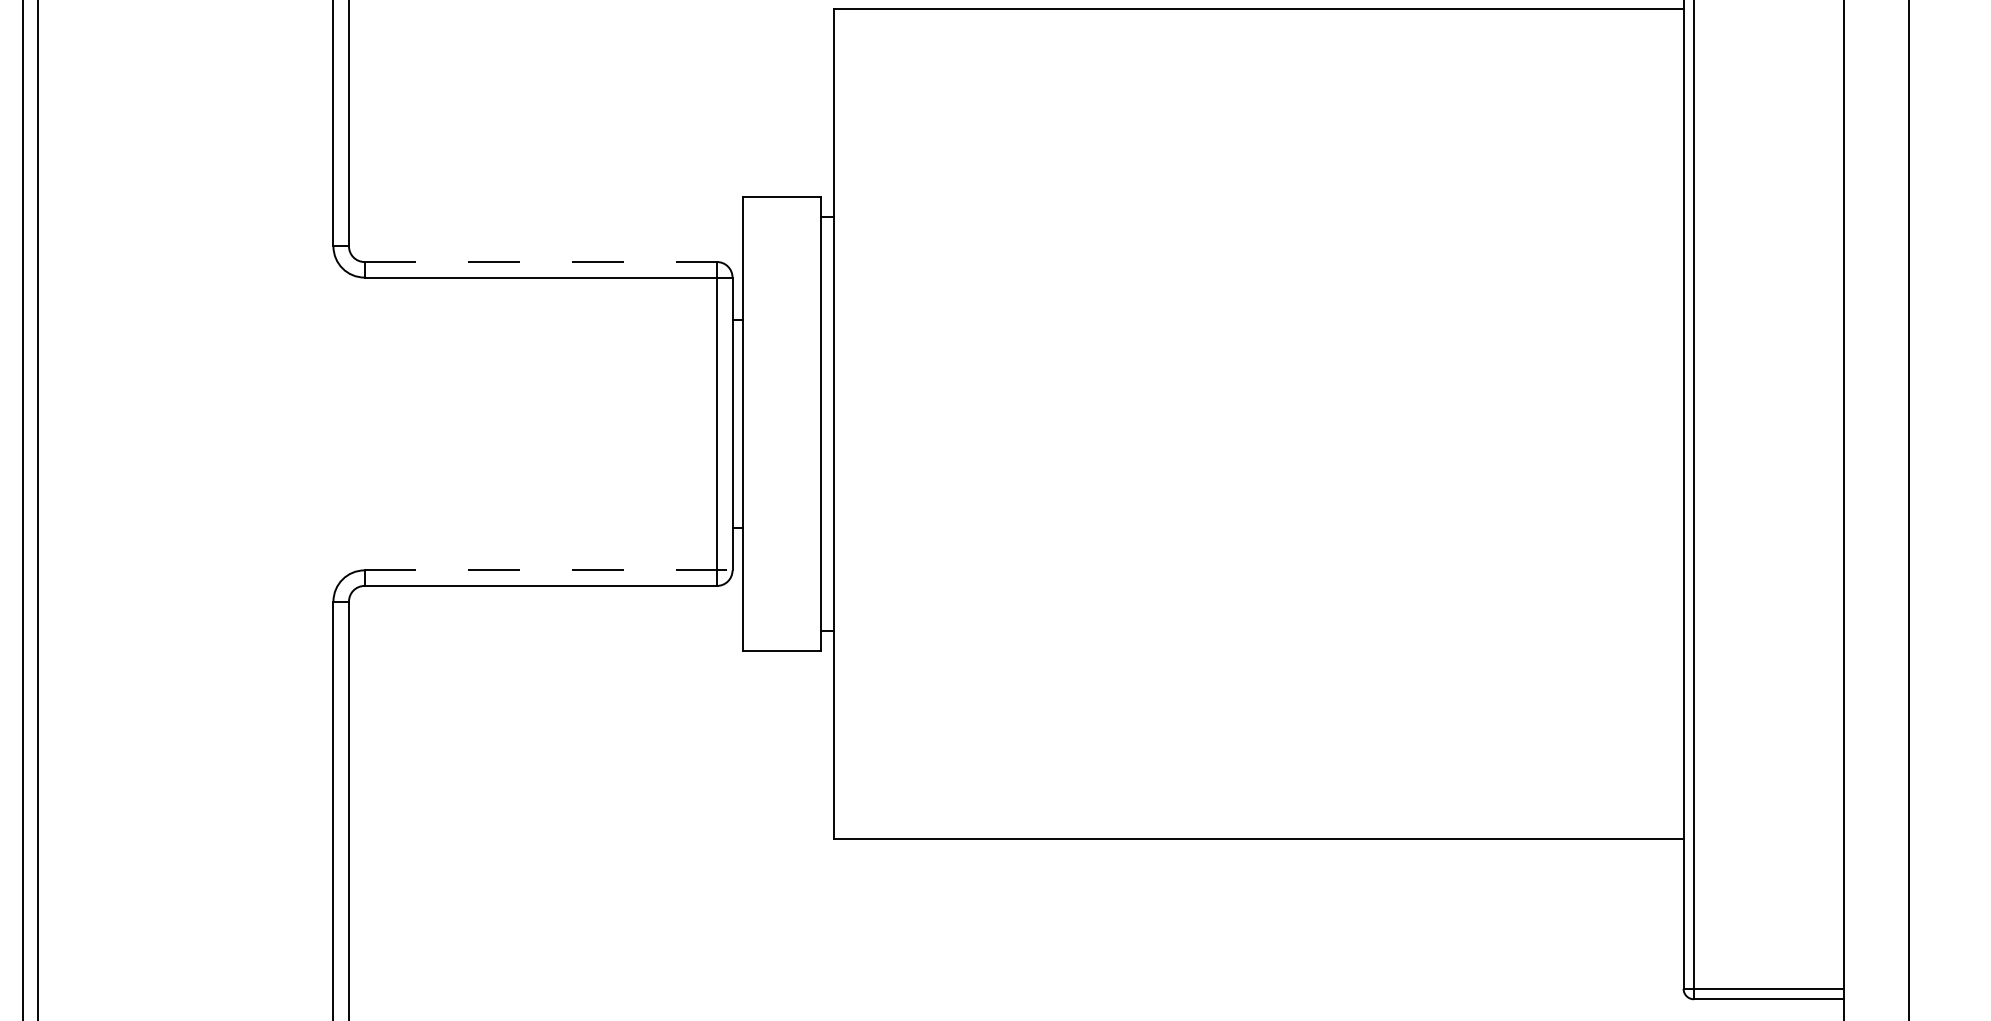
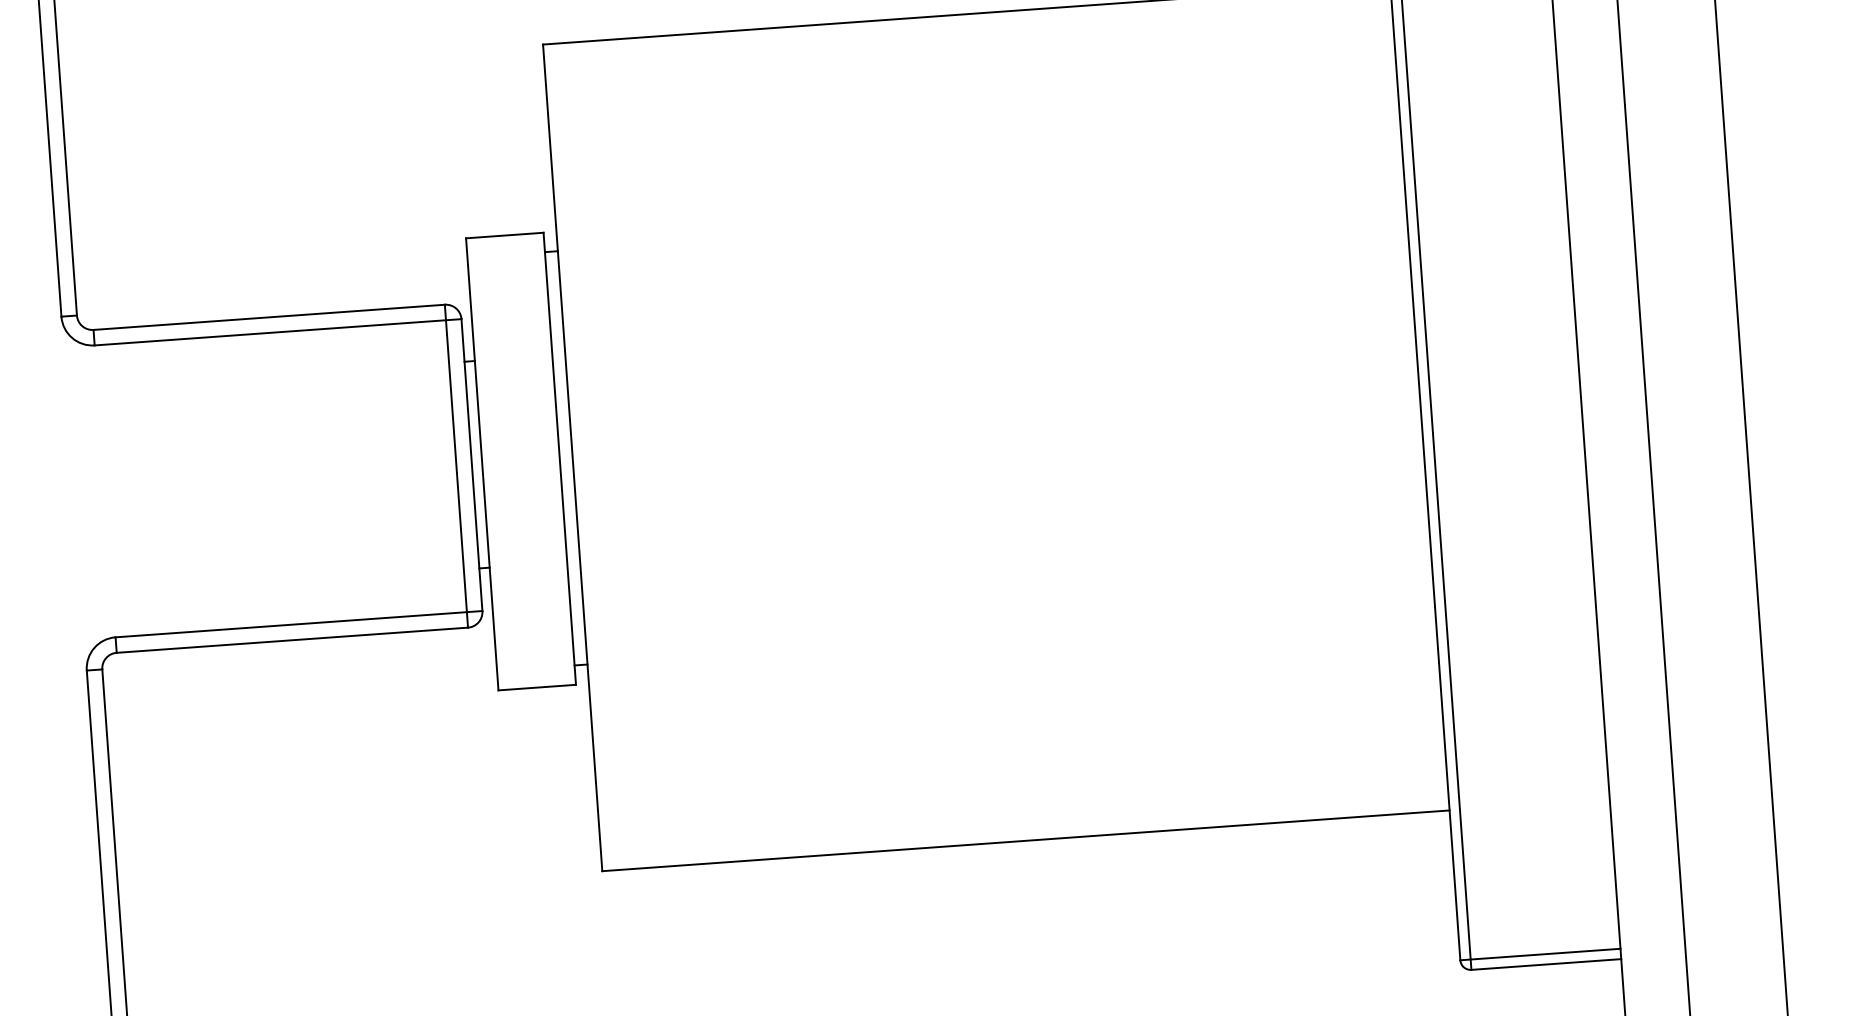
line: (541, 262) -> (269, 317), dashed -> solid
line: (548, 570) -> (298, 624), dashed -> solid

